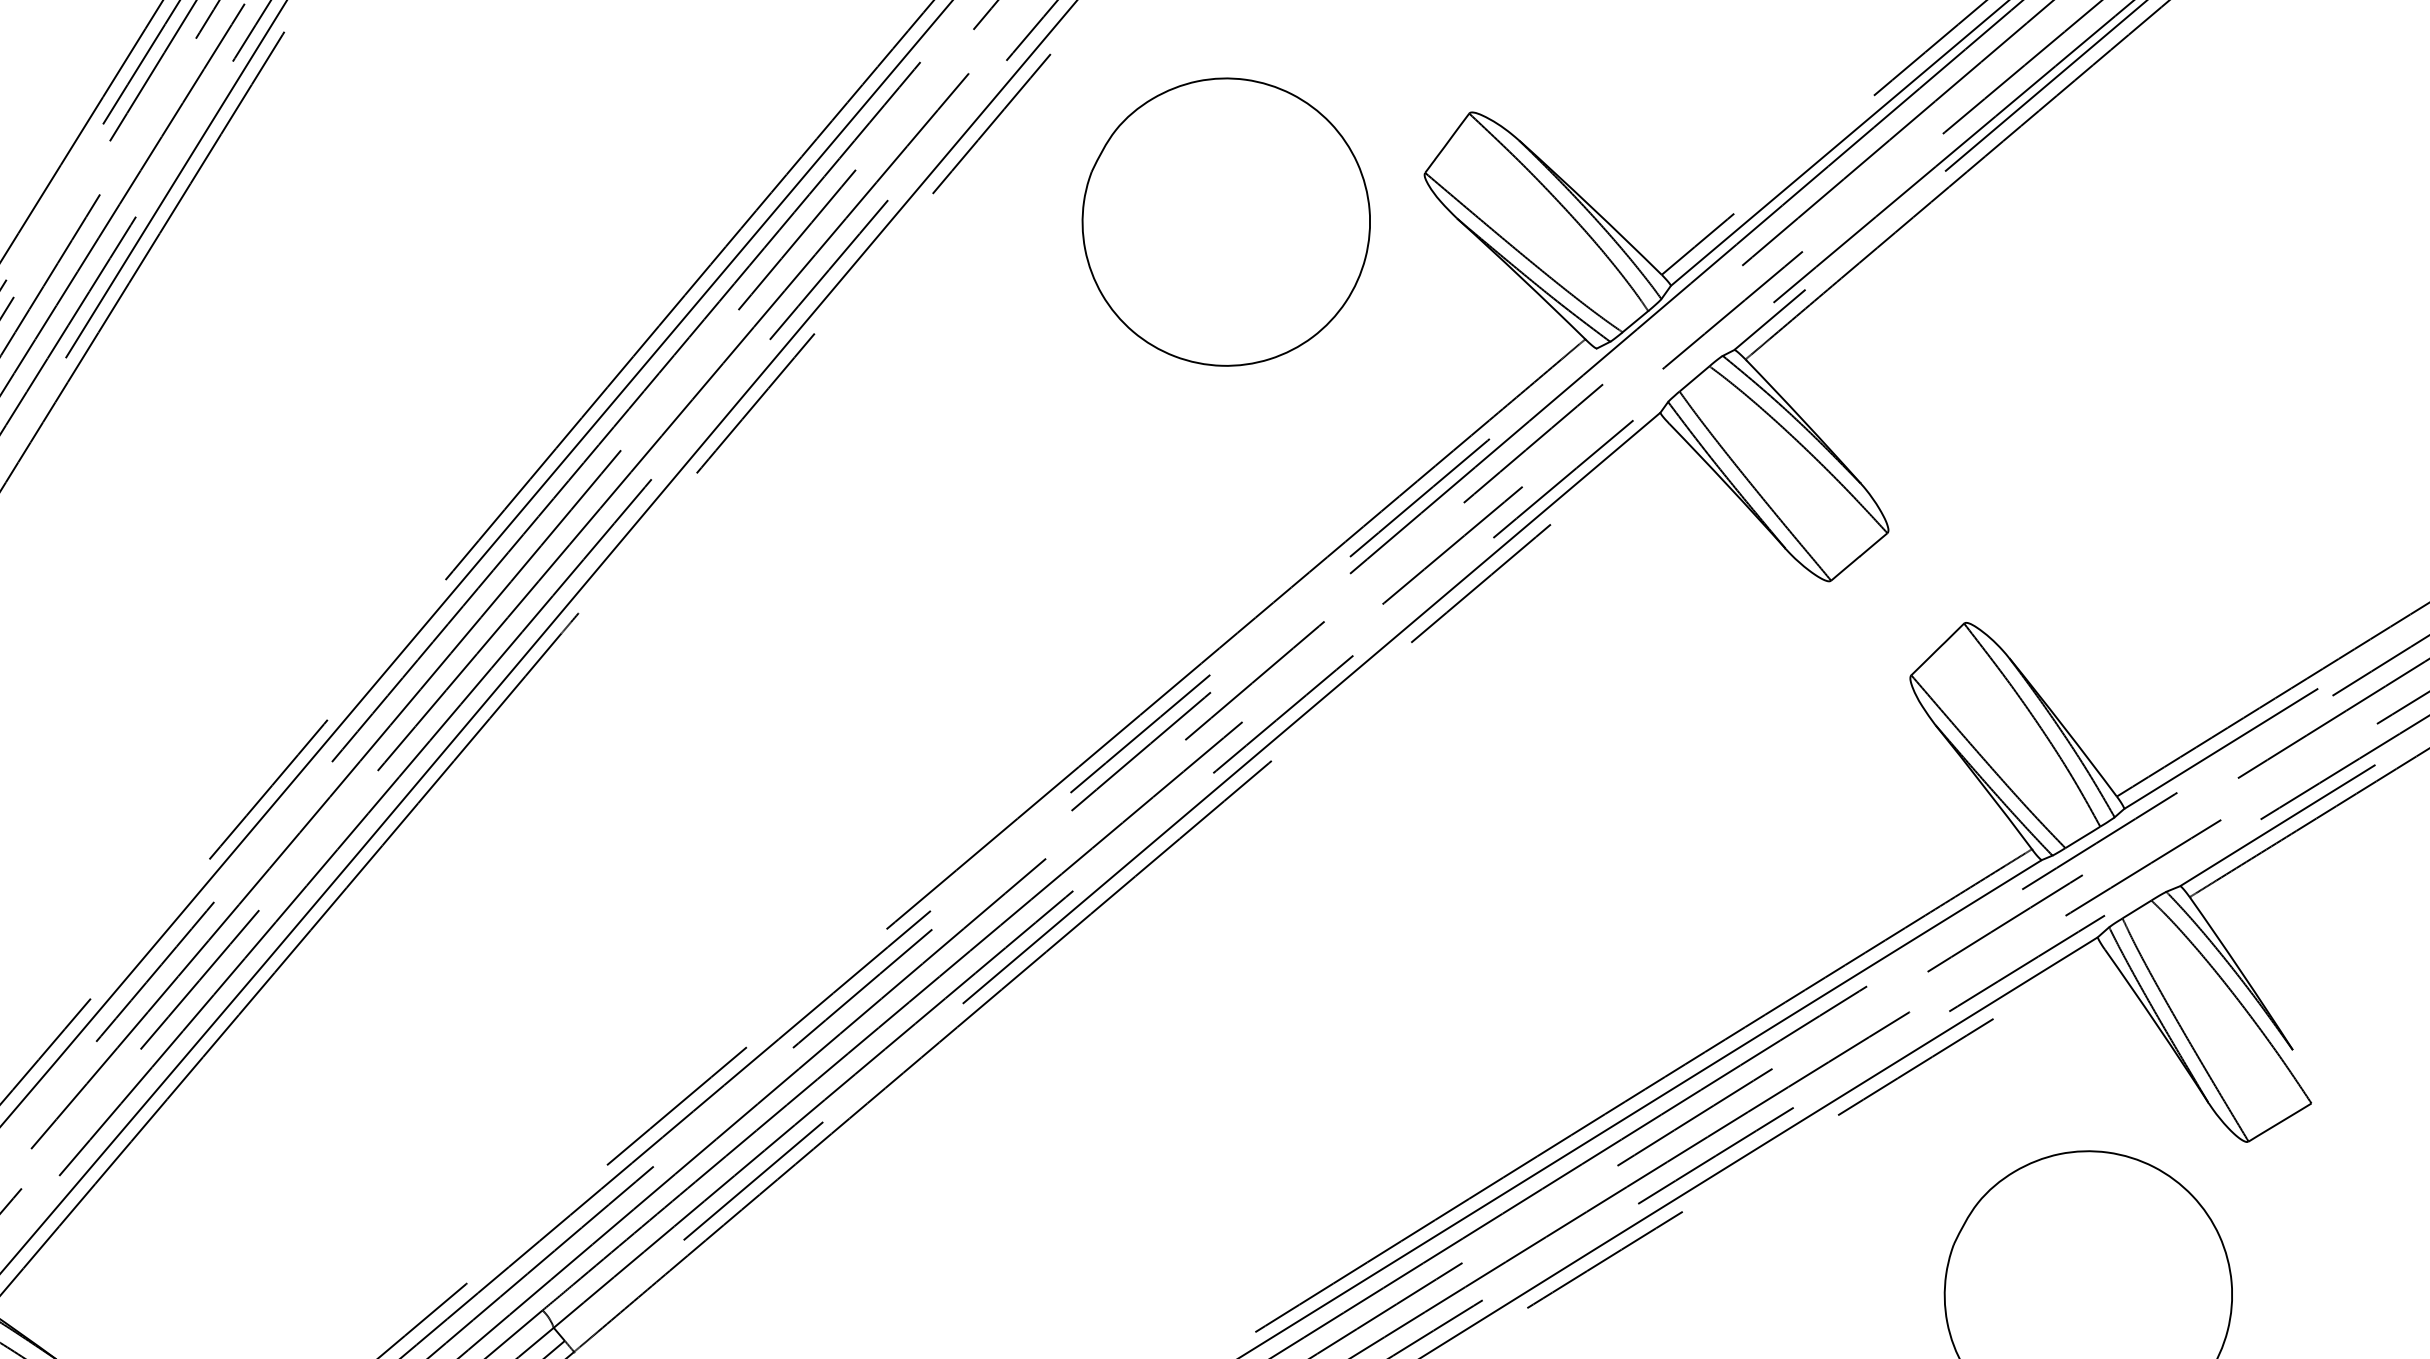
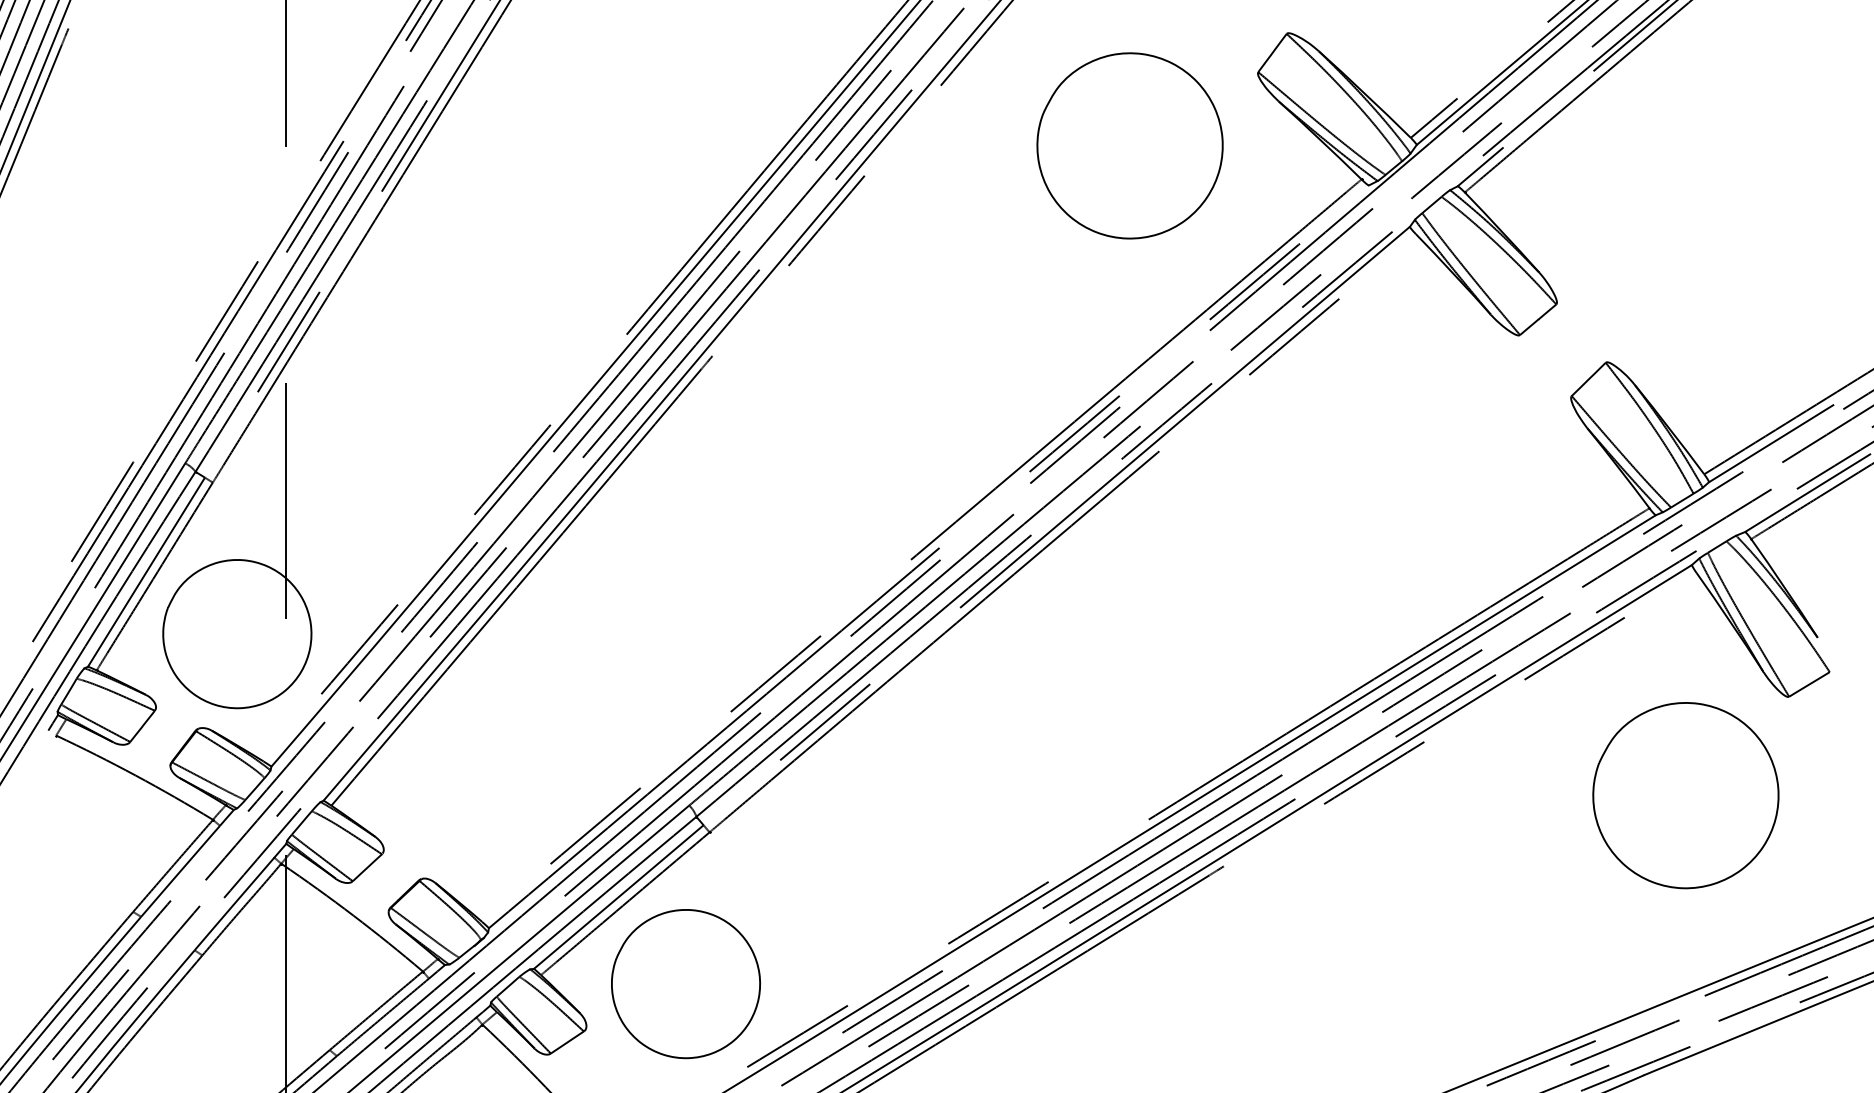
part: (1225, 221) -> (1129, 145), moved

